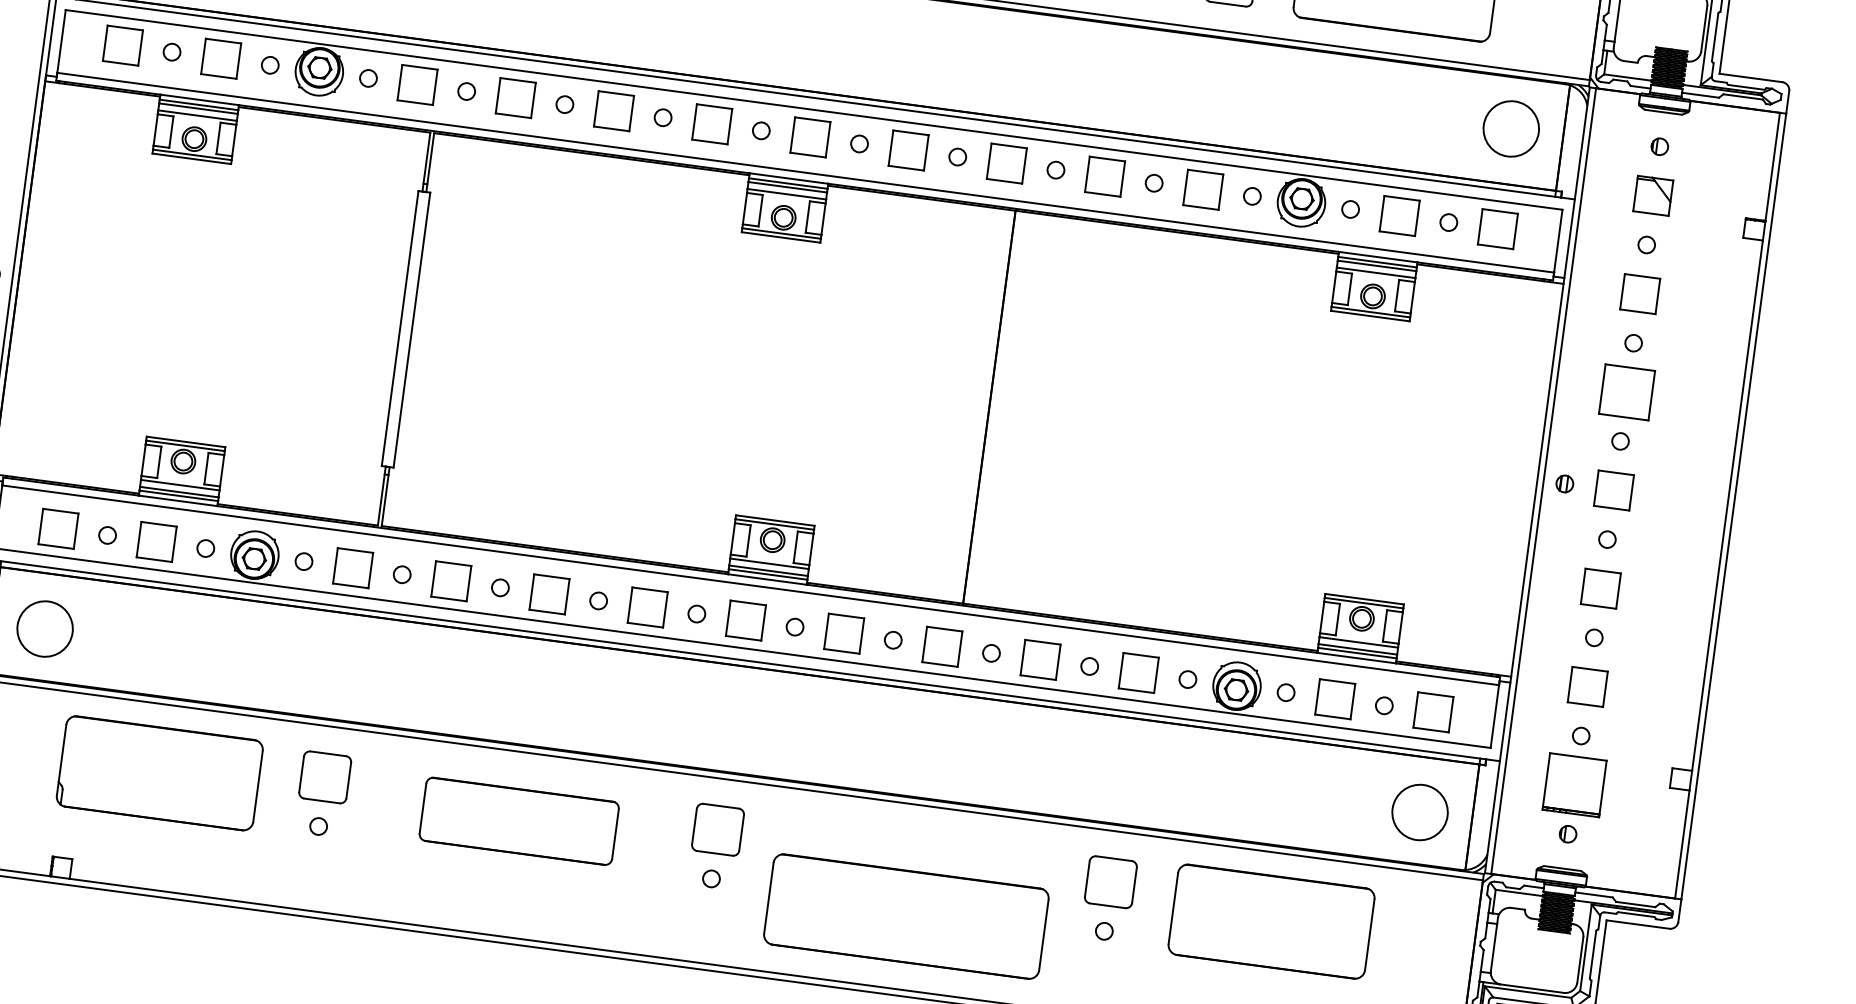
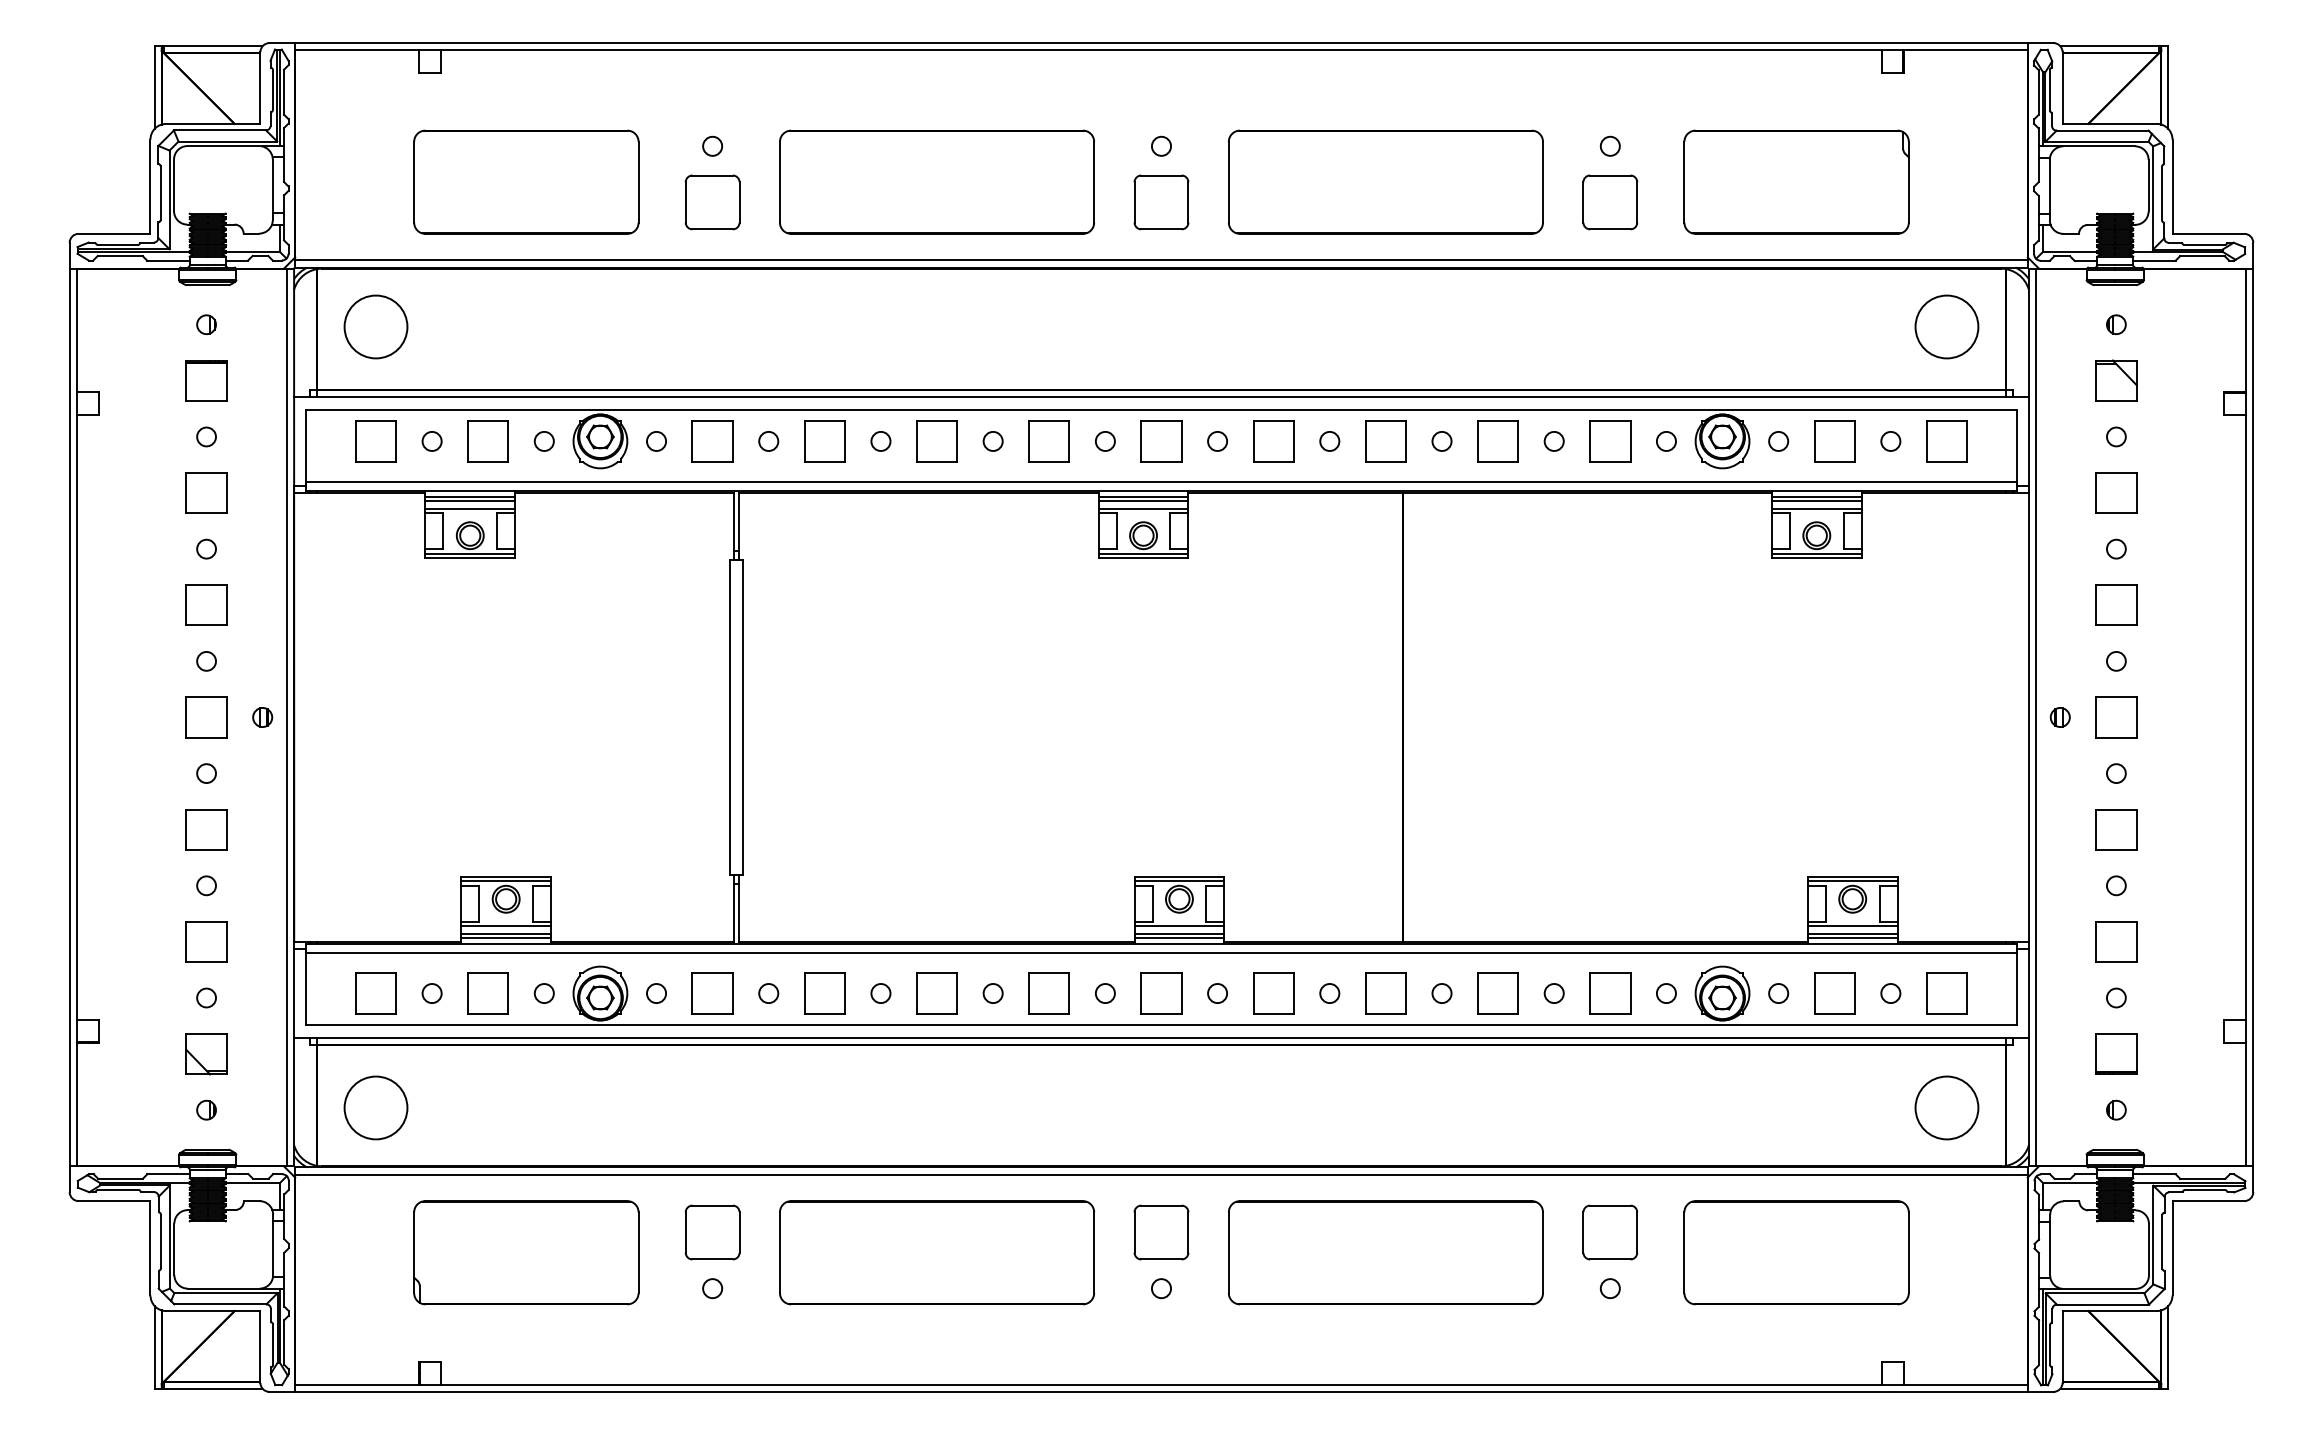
part: (1627, 391) -> (2116, 604), size x0.71
part: (1574, 784) -> (2116, 1053), size x0.62
part: (518, 821) -> (936, 1252), size x1.43
part: (906, 916) -> (1385, 1252), moved

